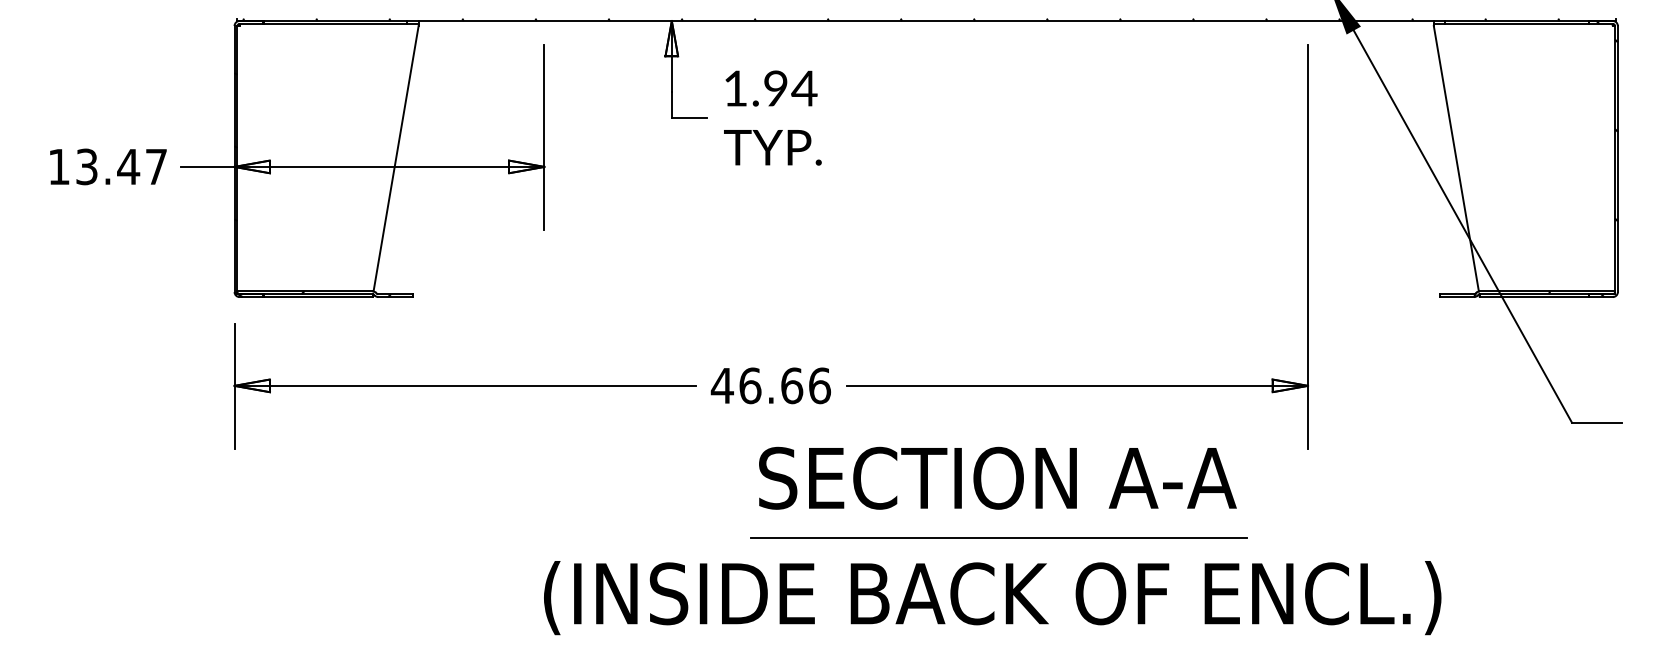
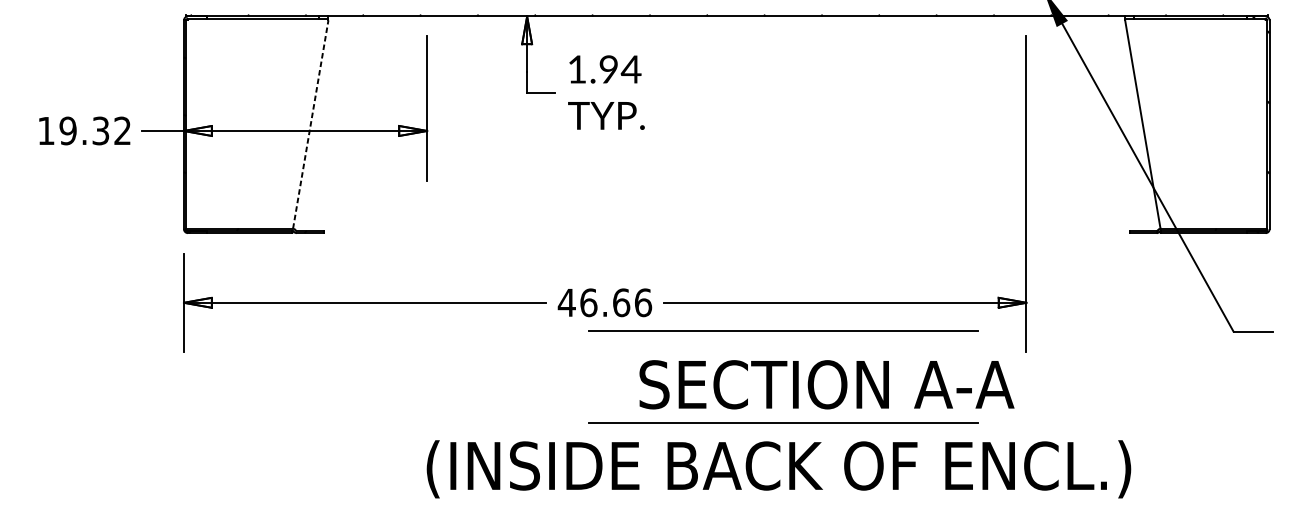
line: (396, 158) -> (311, 124), solid -> dashed
text: (121, 166) -> (95, 130), 13.47 -> 19.32
line: (998, 420) -> (783, 329), added
text: (997, 477) -> (826, 384), moved

